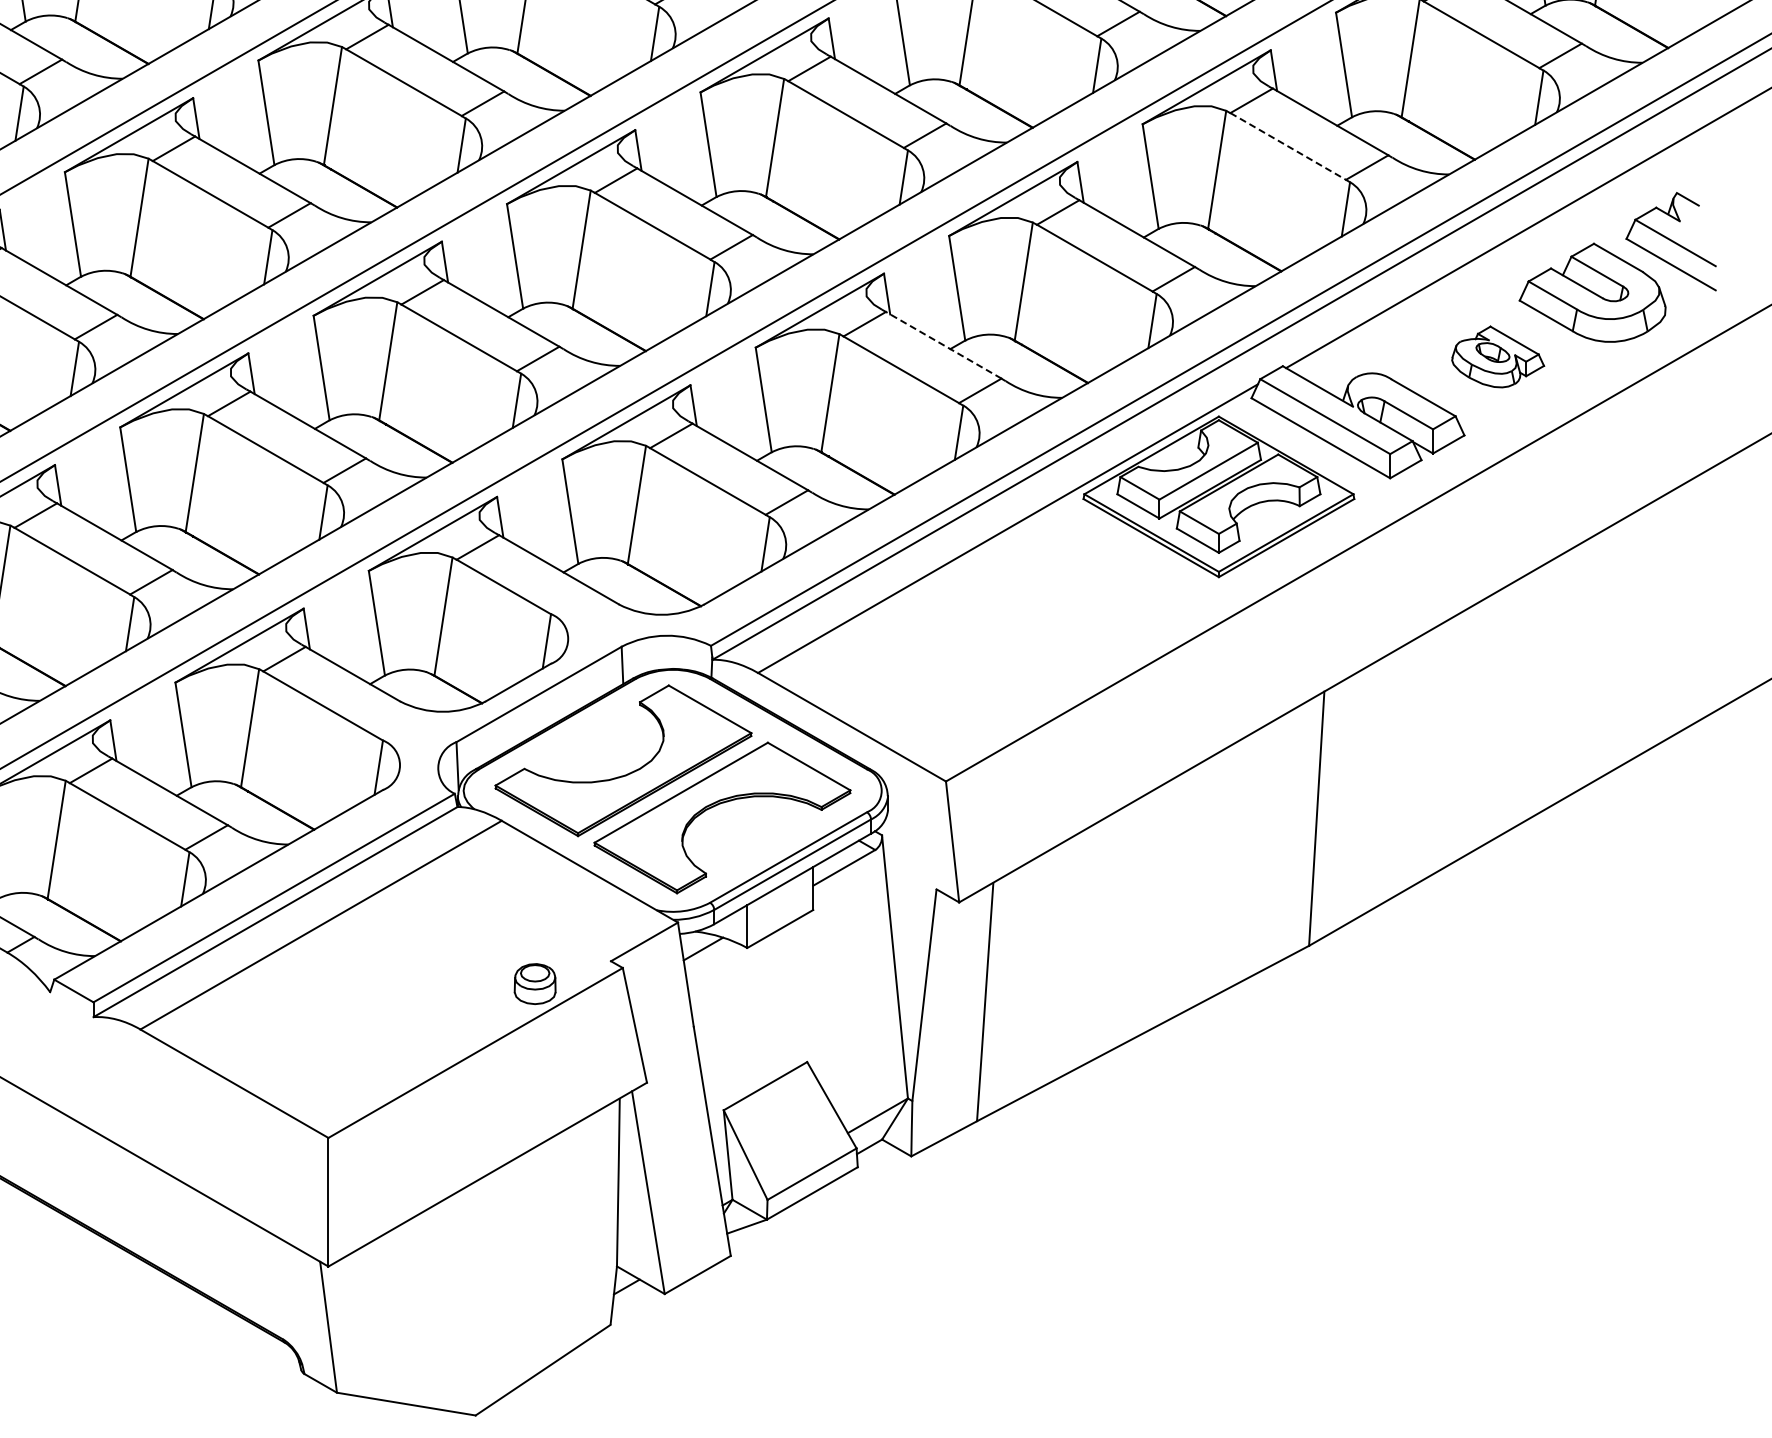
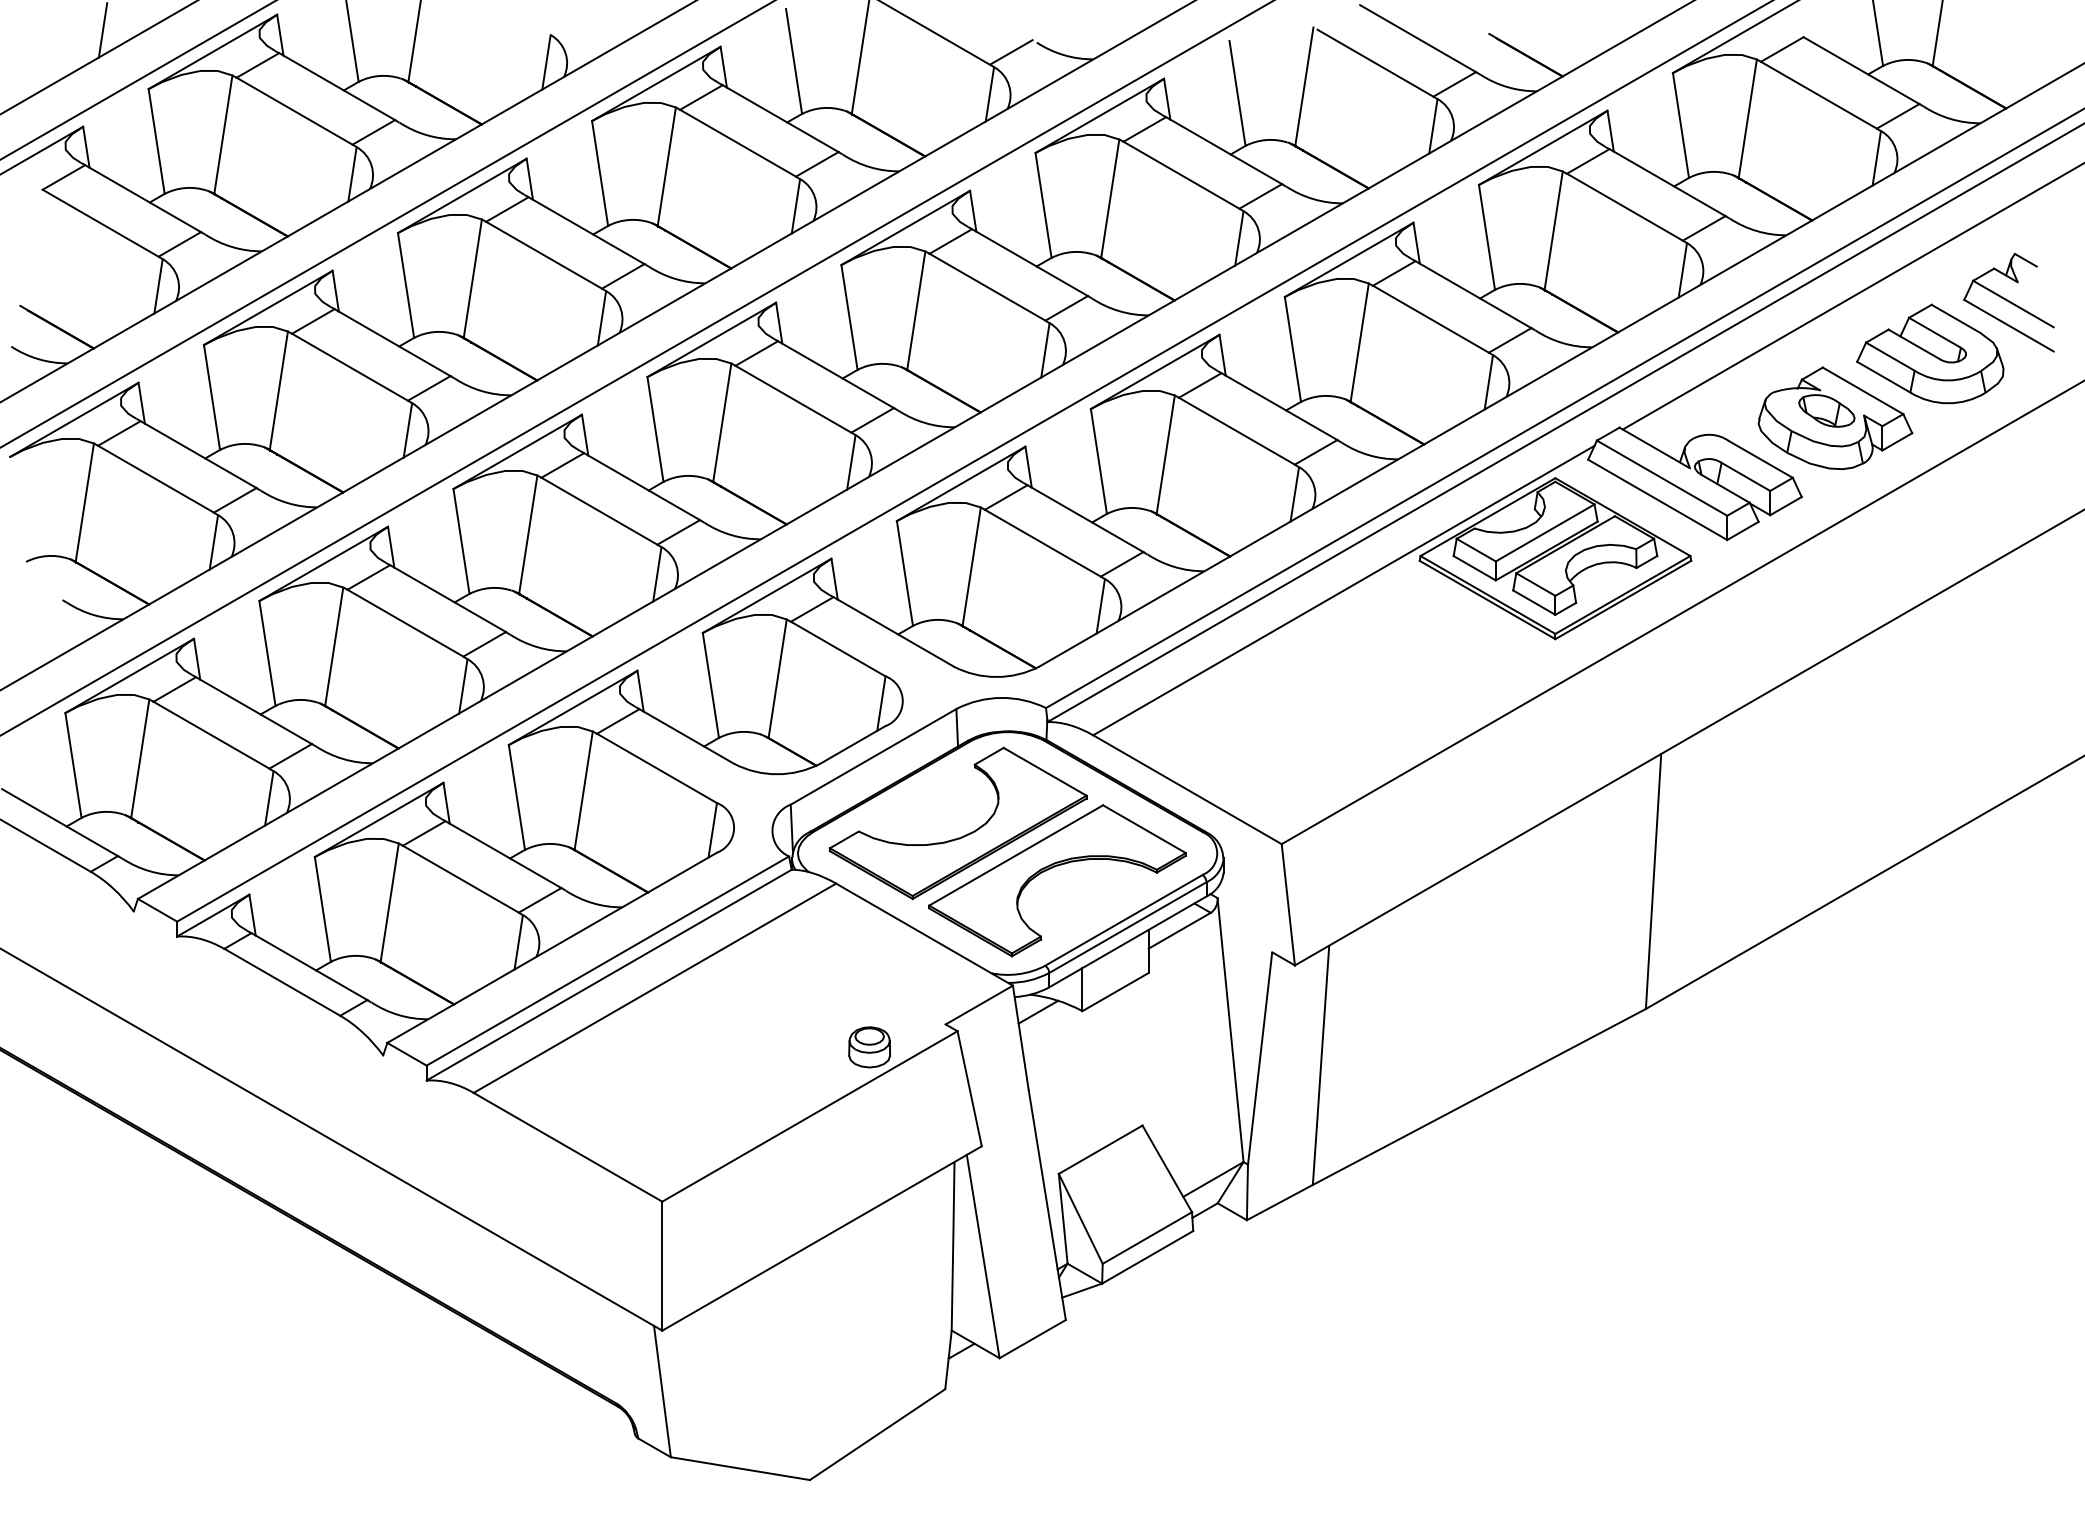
line: (1287, 146) -> (1624, 207), dashed -> solid
line: (943, 345) -> (1279, 406), dashed -> solid
part: (1498, 357) -> (1835, 418), size x1.67

